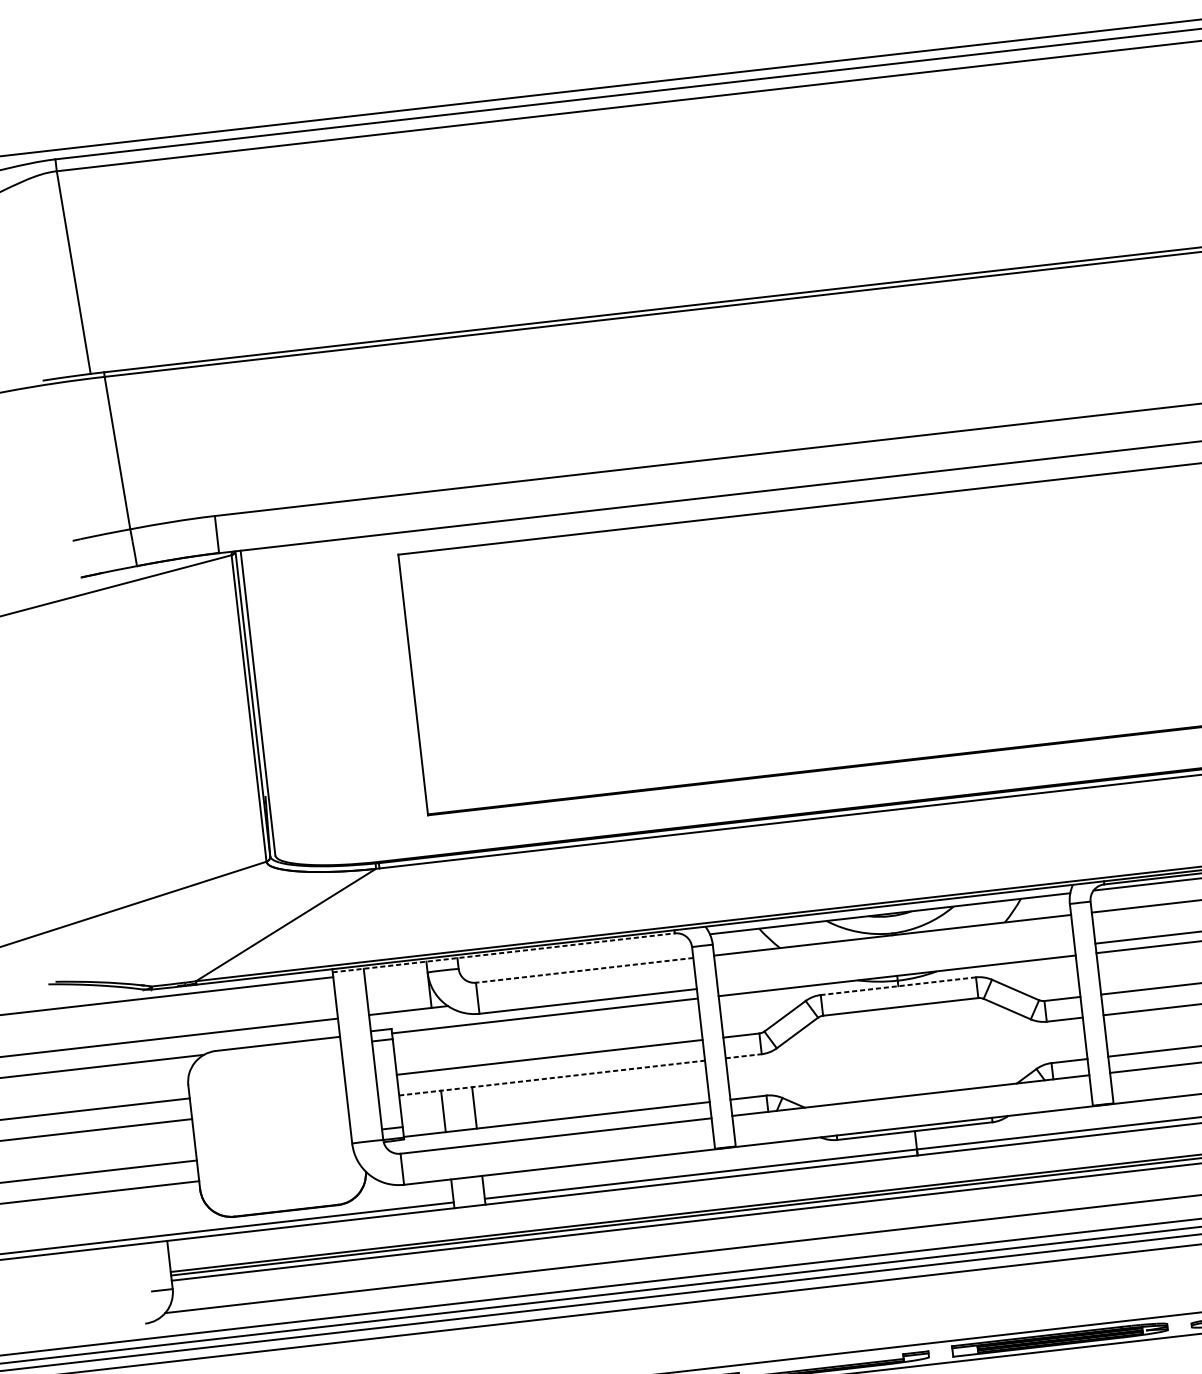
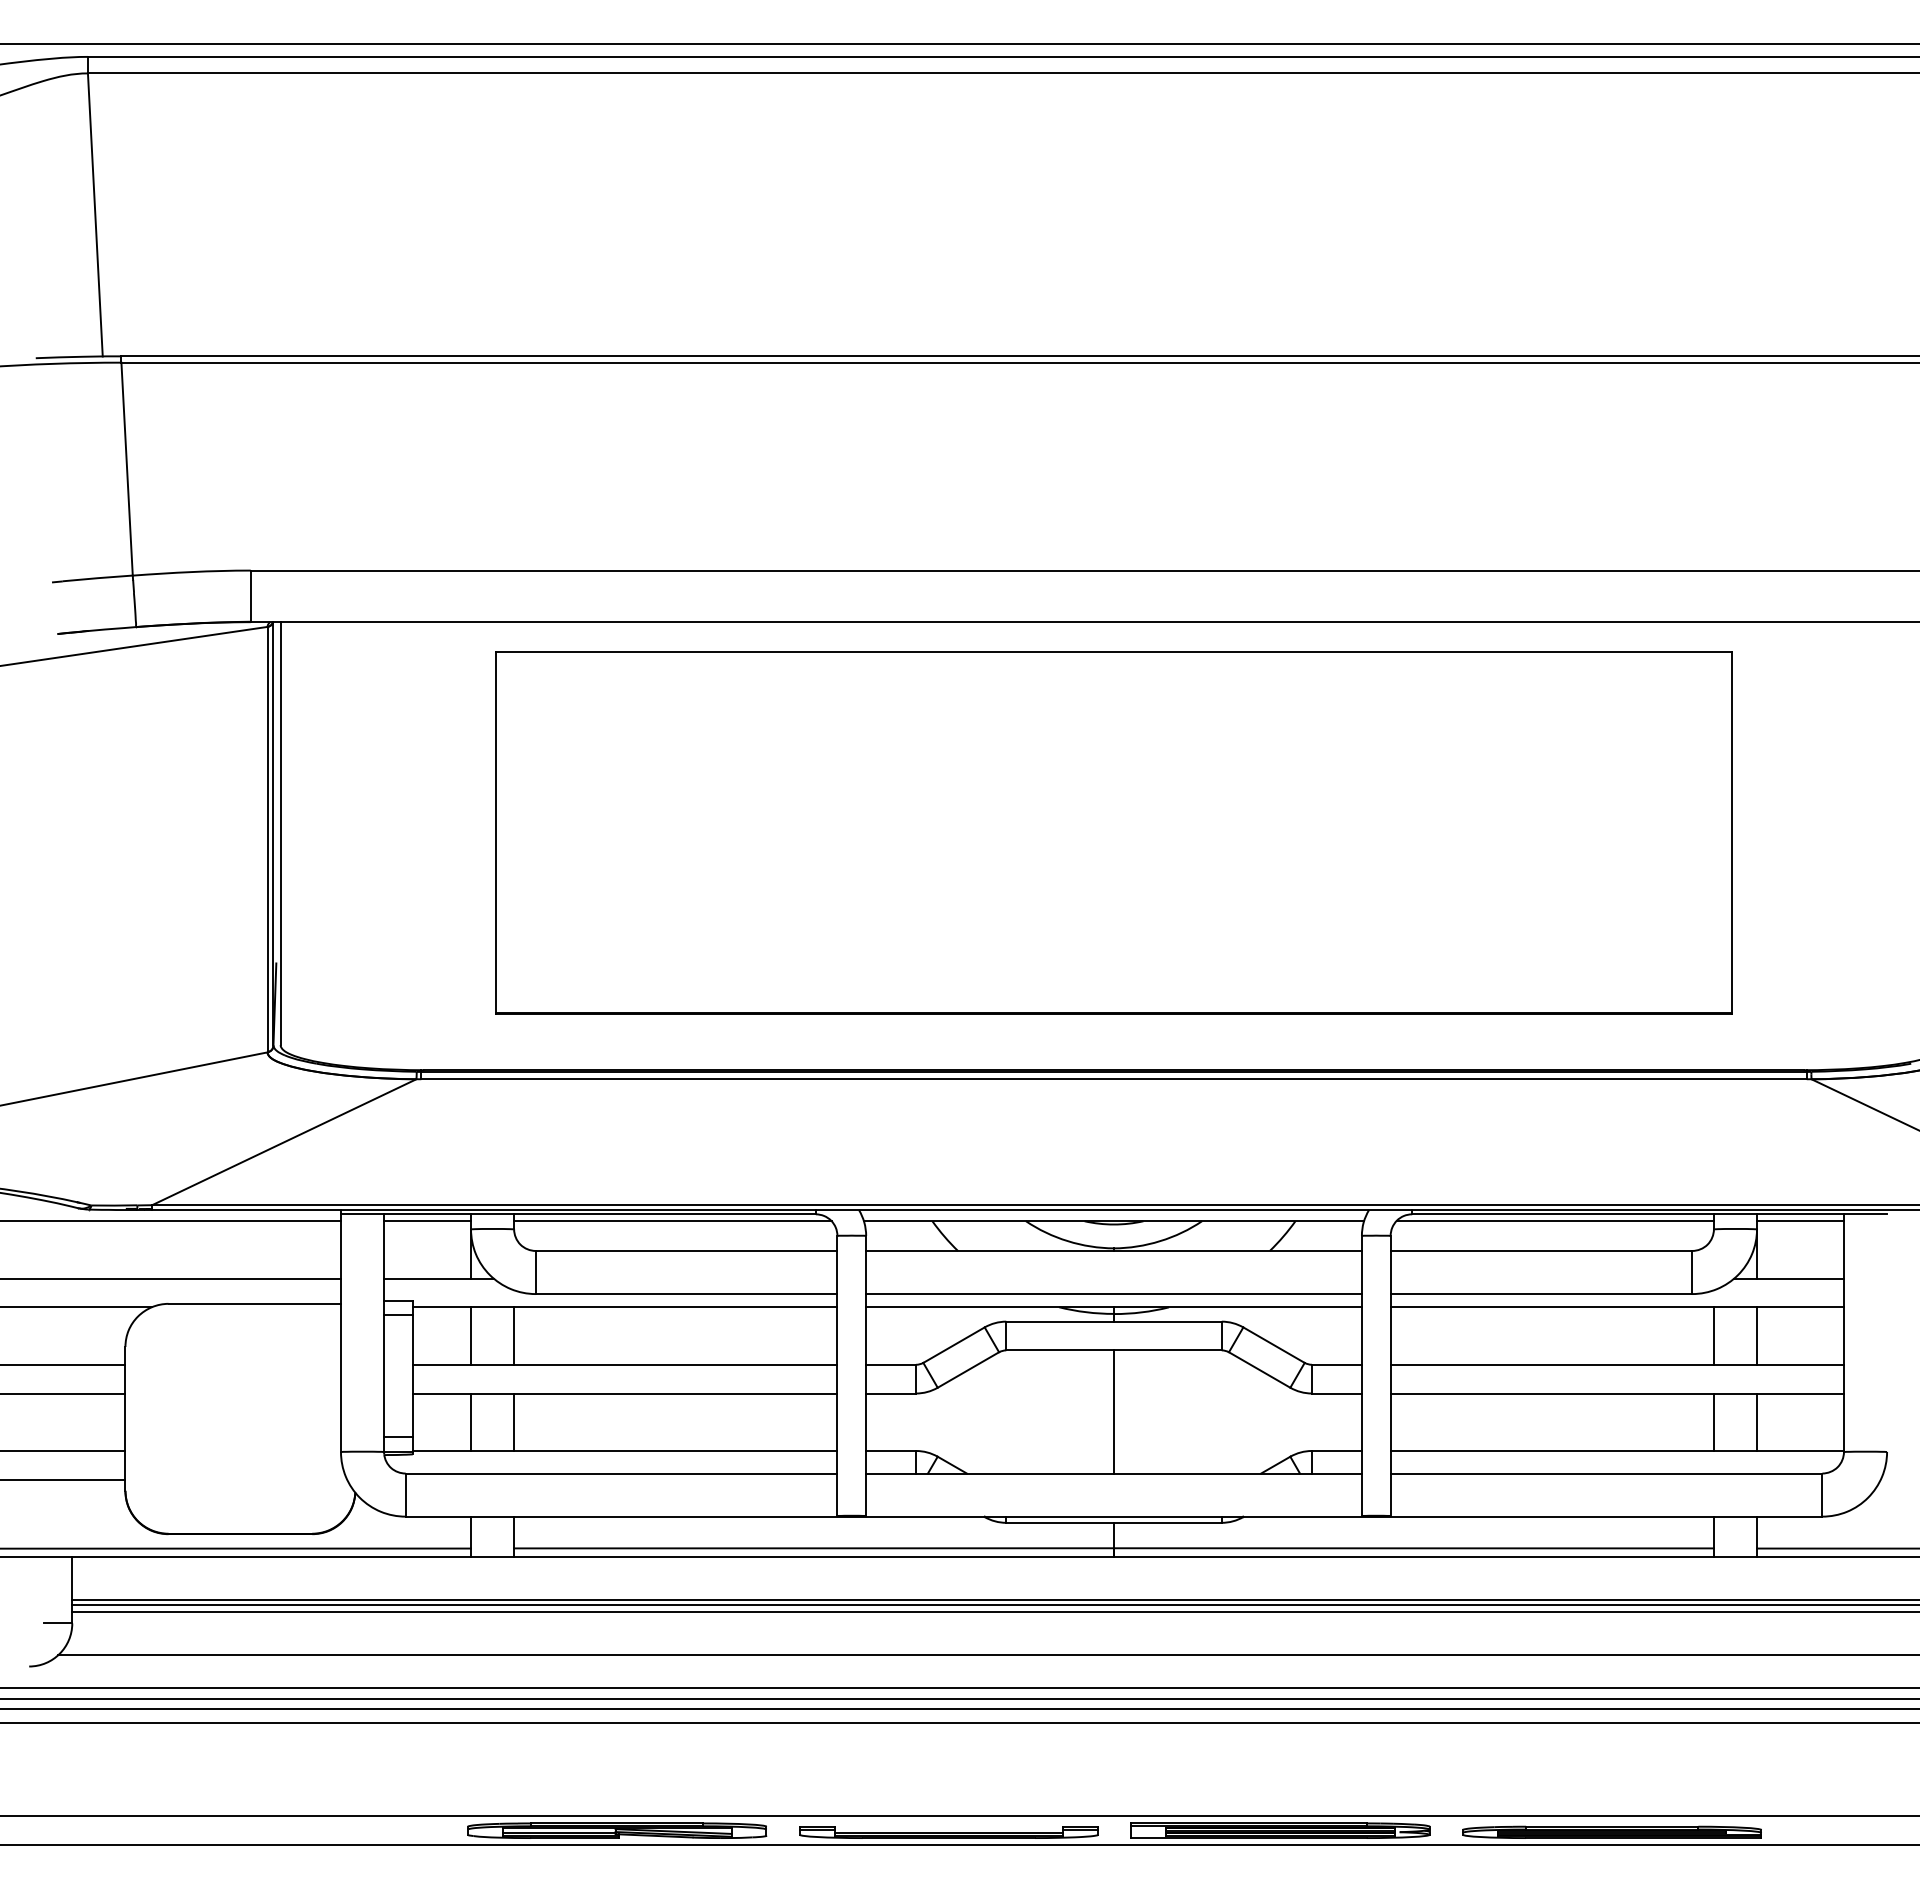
line: (572, 950) -> (672, 1221), added
line: (503, 952) -> (578, 1214), dashed -> solid
line: (895, 966) -> (1113, 1294), added
line: (395, 970) -> (427, 1221), added
line: (584, 970) -> (686, 1250), dashed -> solid
line: (898, 986) -> (1114, 1321), dashed -> solid
line: (467, 1045) -> (514, 1335), added
line: (436, 1048) -> (471, 1335), added
line: (906, 1050) -> (1114, 1411), added
line: (743, 1056) -> (891, 1393), dashed -> solid
line: (552, 1078) -> (625, 1393), dashed -> solid

